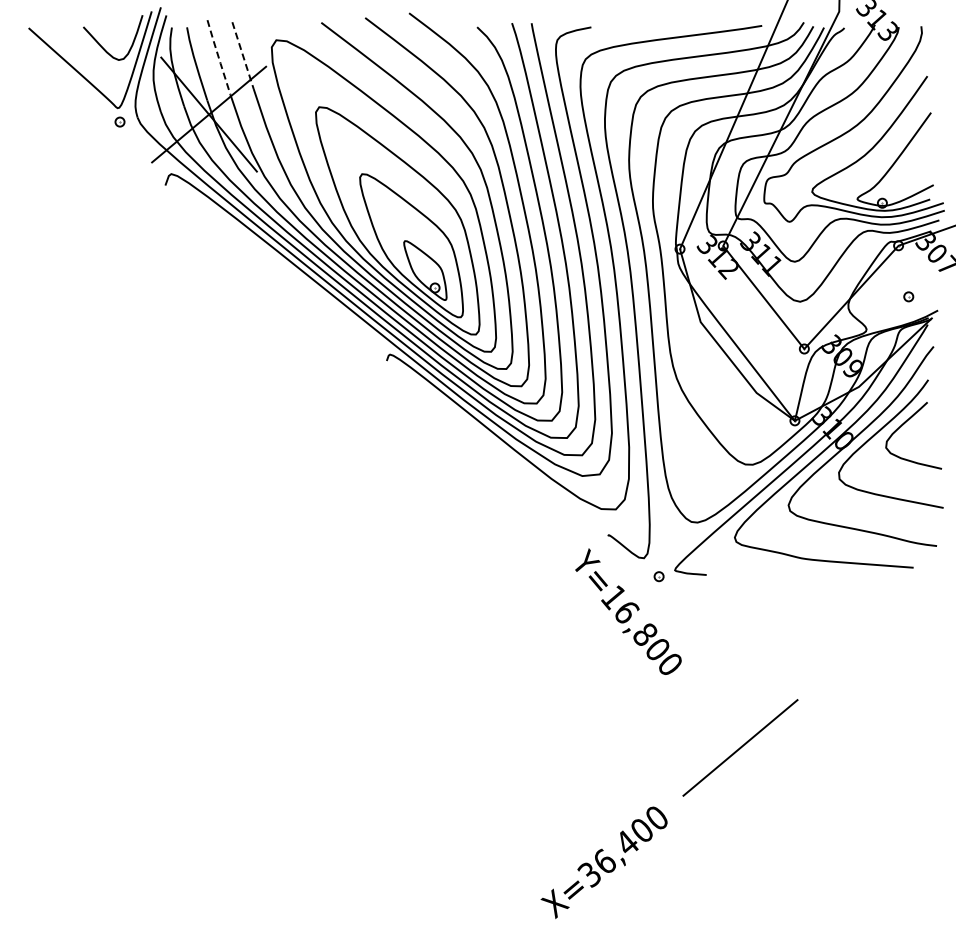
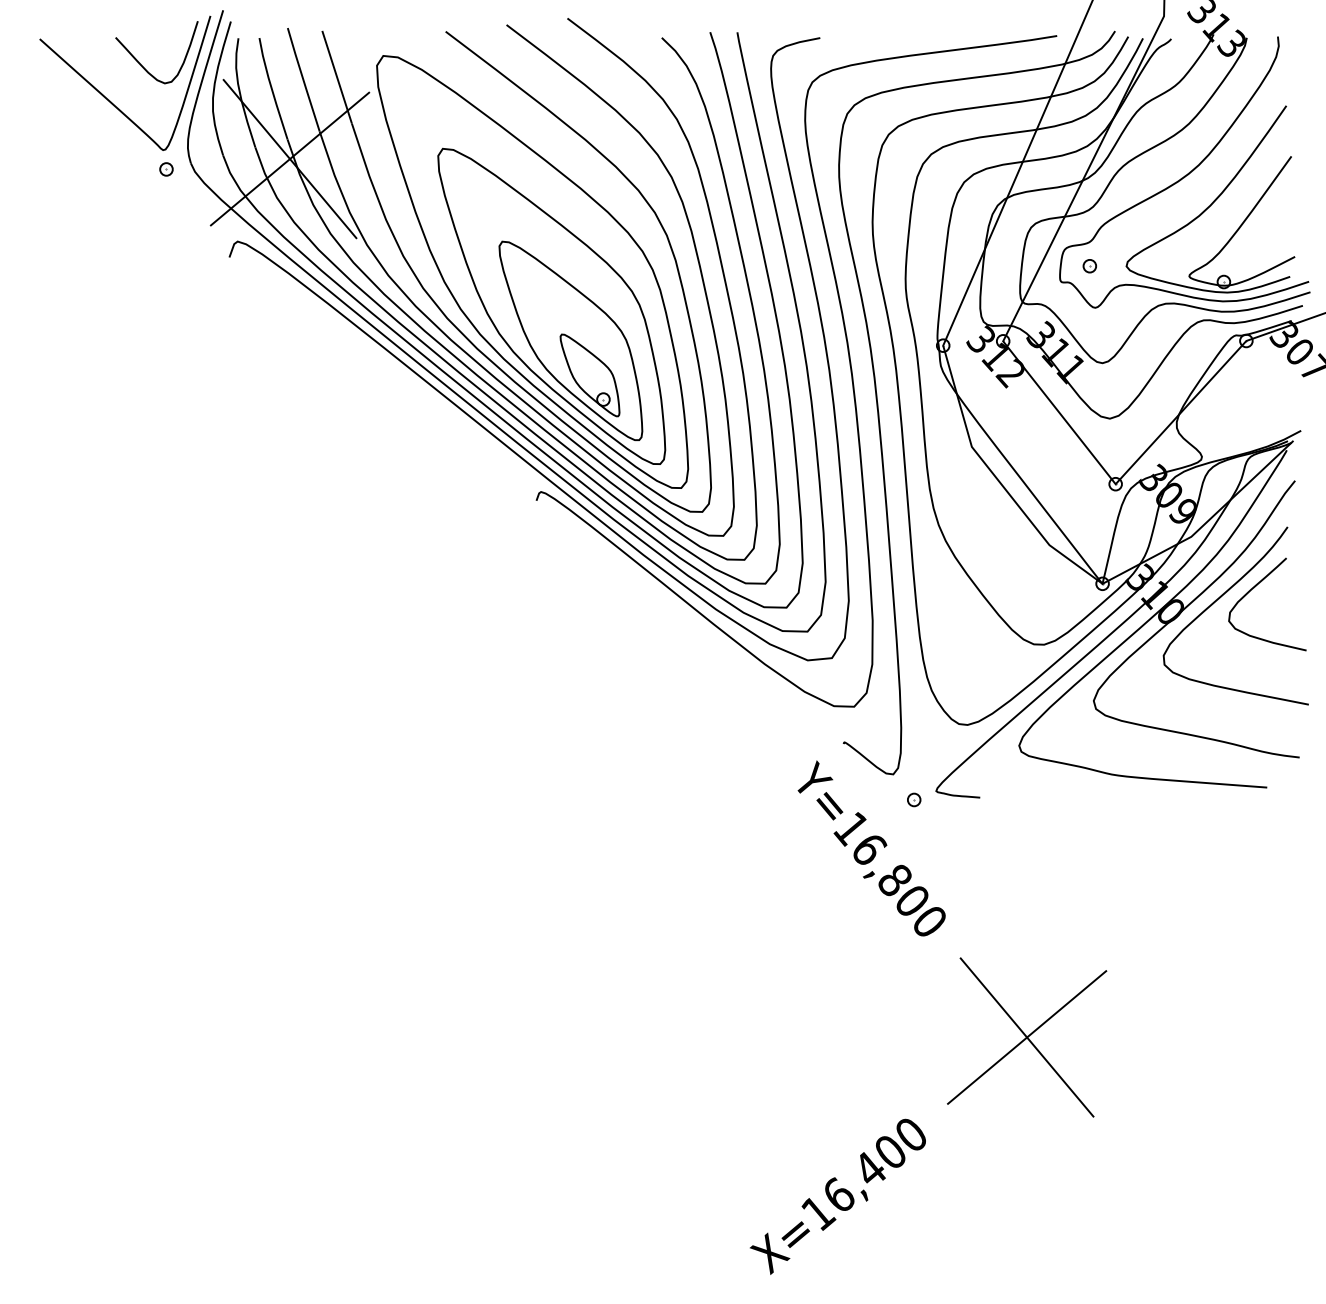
line: (242, 55) -> (336, 77), dashed -> solid
line: (218, 57) -> (303, 79), dashed -> solid
part: (908, 296) -> (1089, 265), moved
line: (740, 747) -> (1027, 1036), added
text: (589, 874) -> (817, 1213), X=36,400 -> X=16,400

